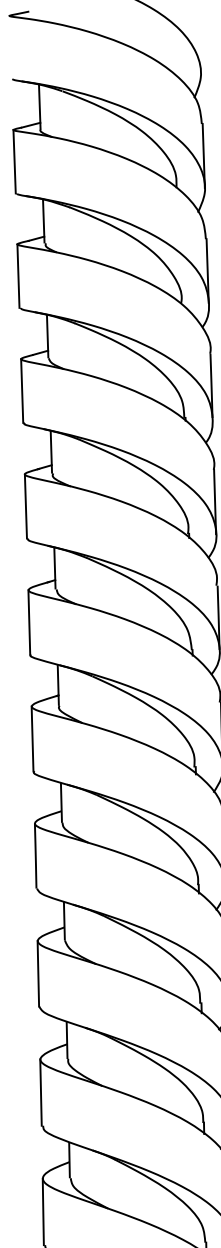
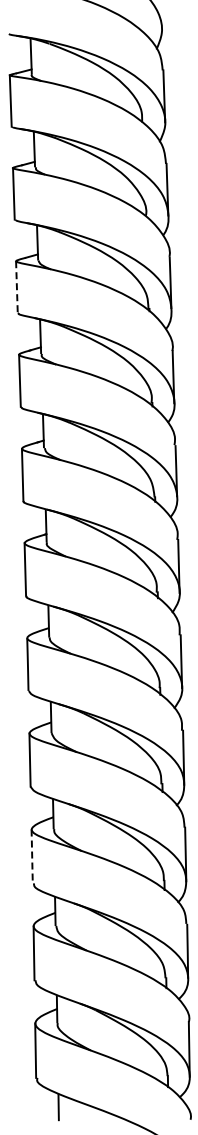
line: (21, 391) -> (16, 287), solid -> dashed
line: (41, 1092) -> (32, 856), solid -> dashed

